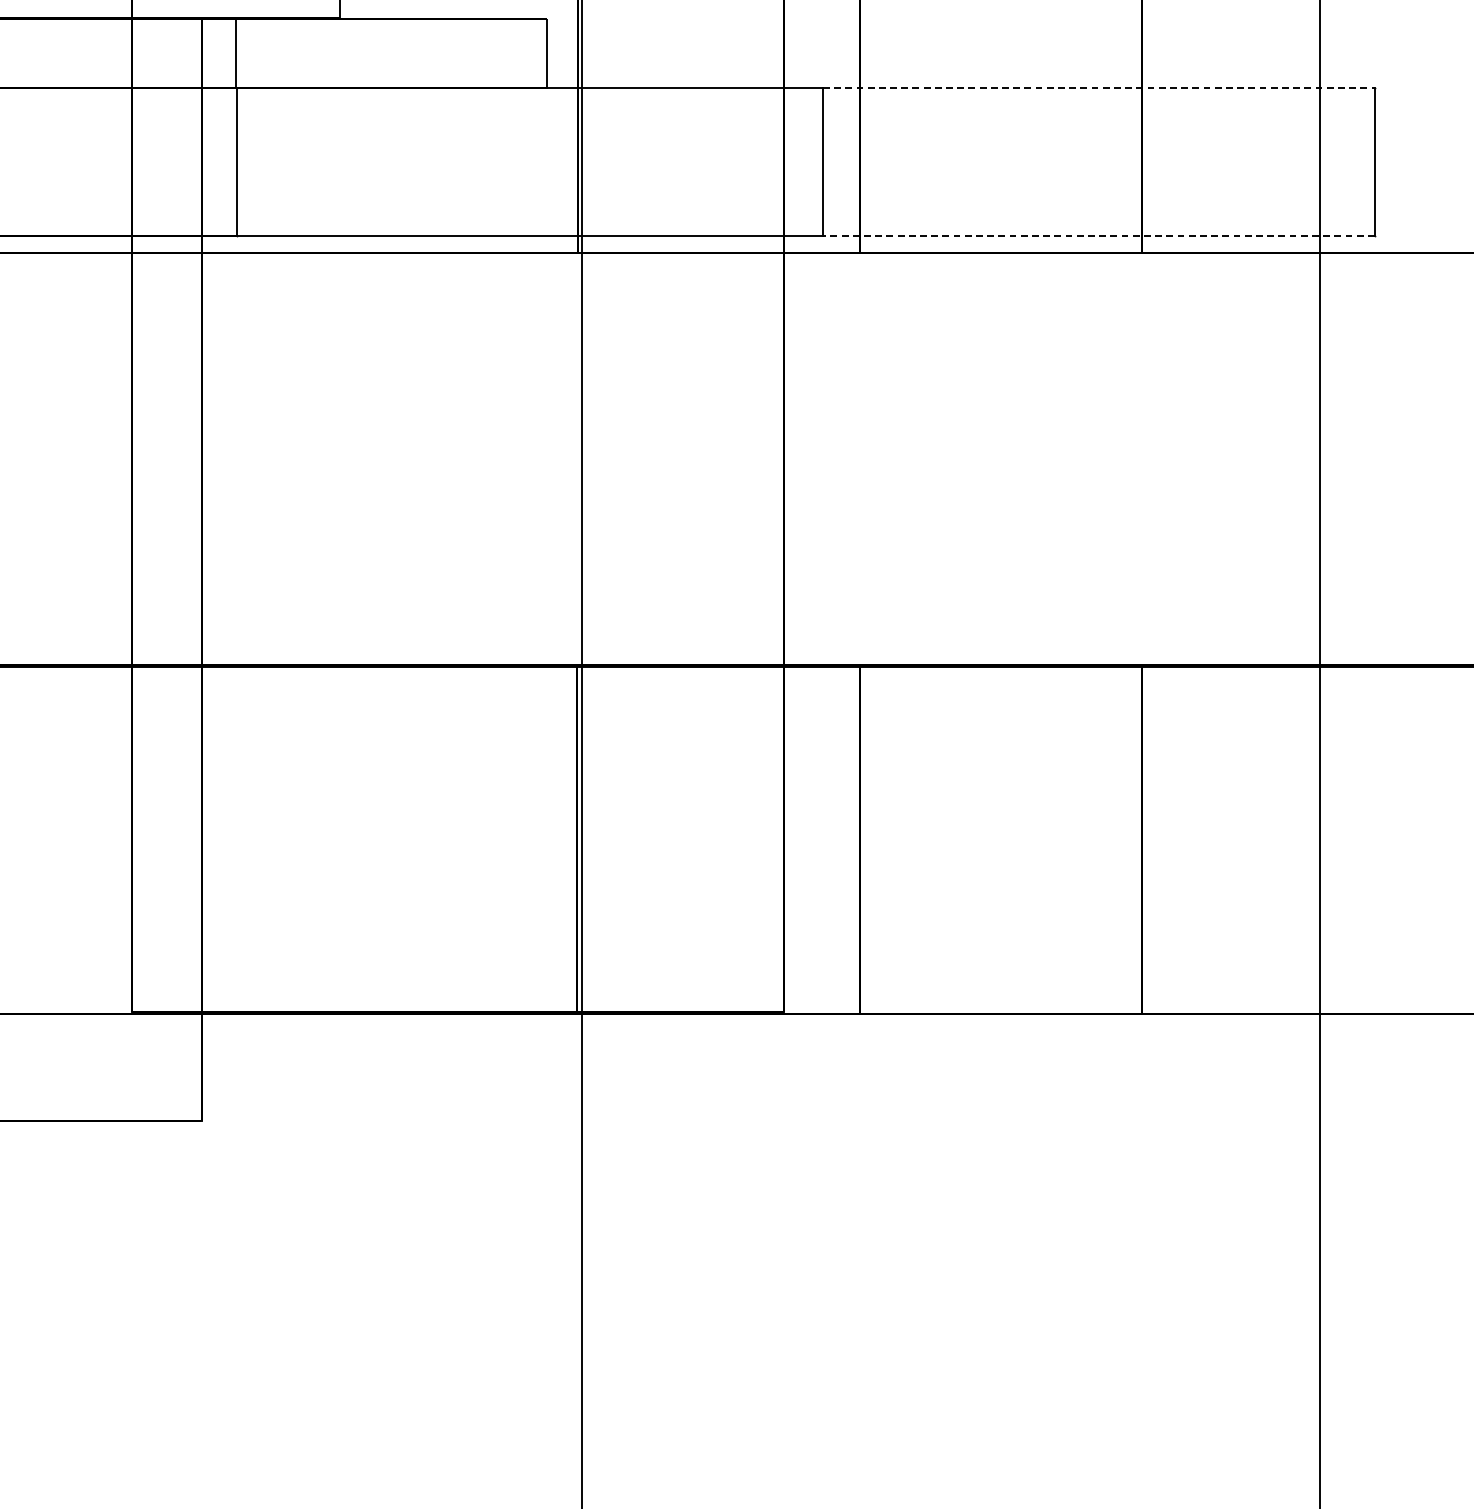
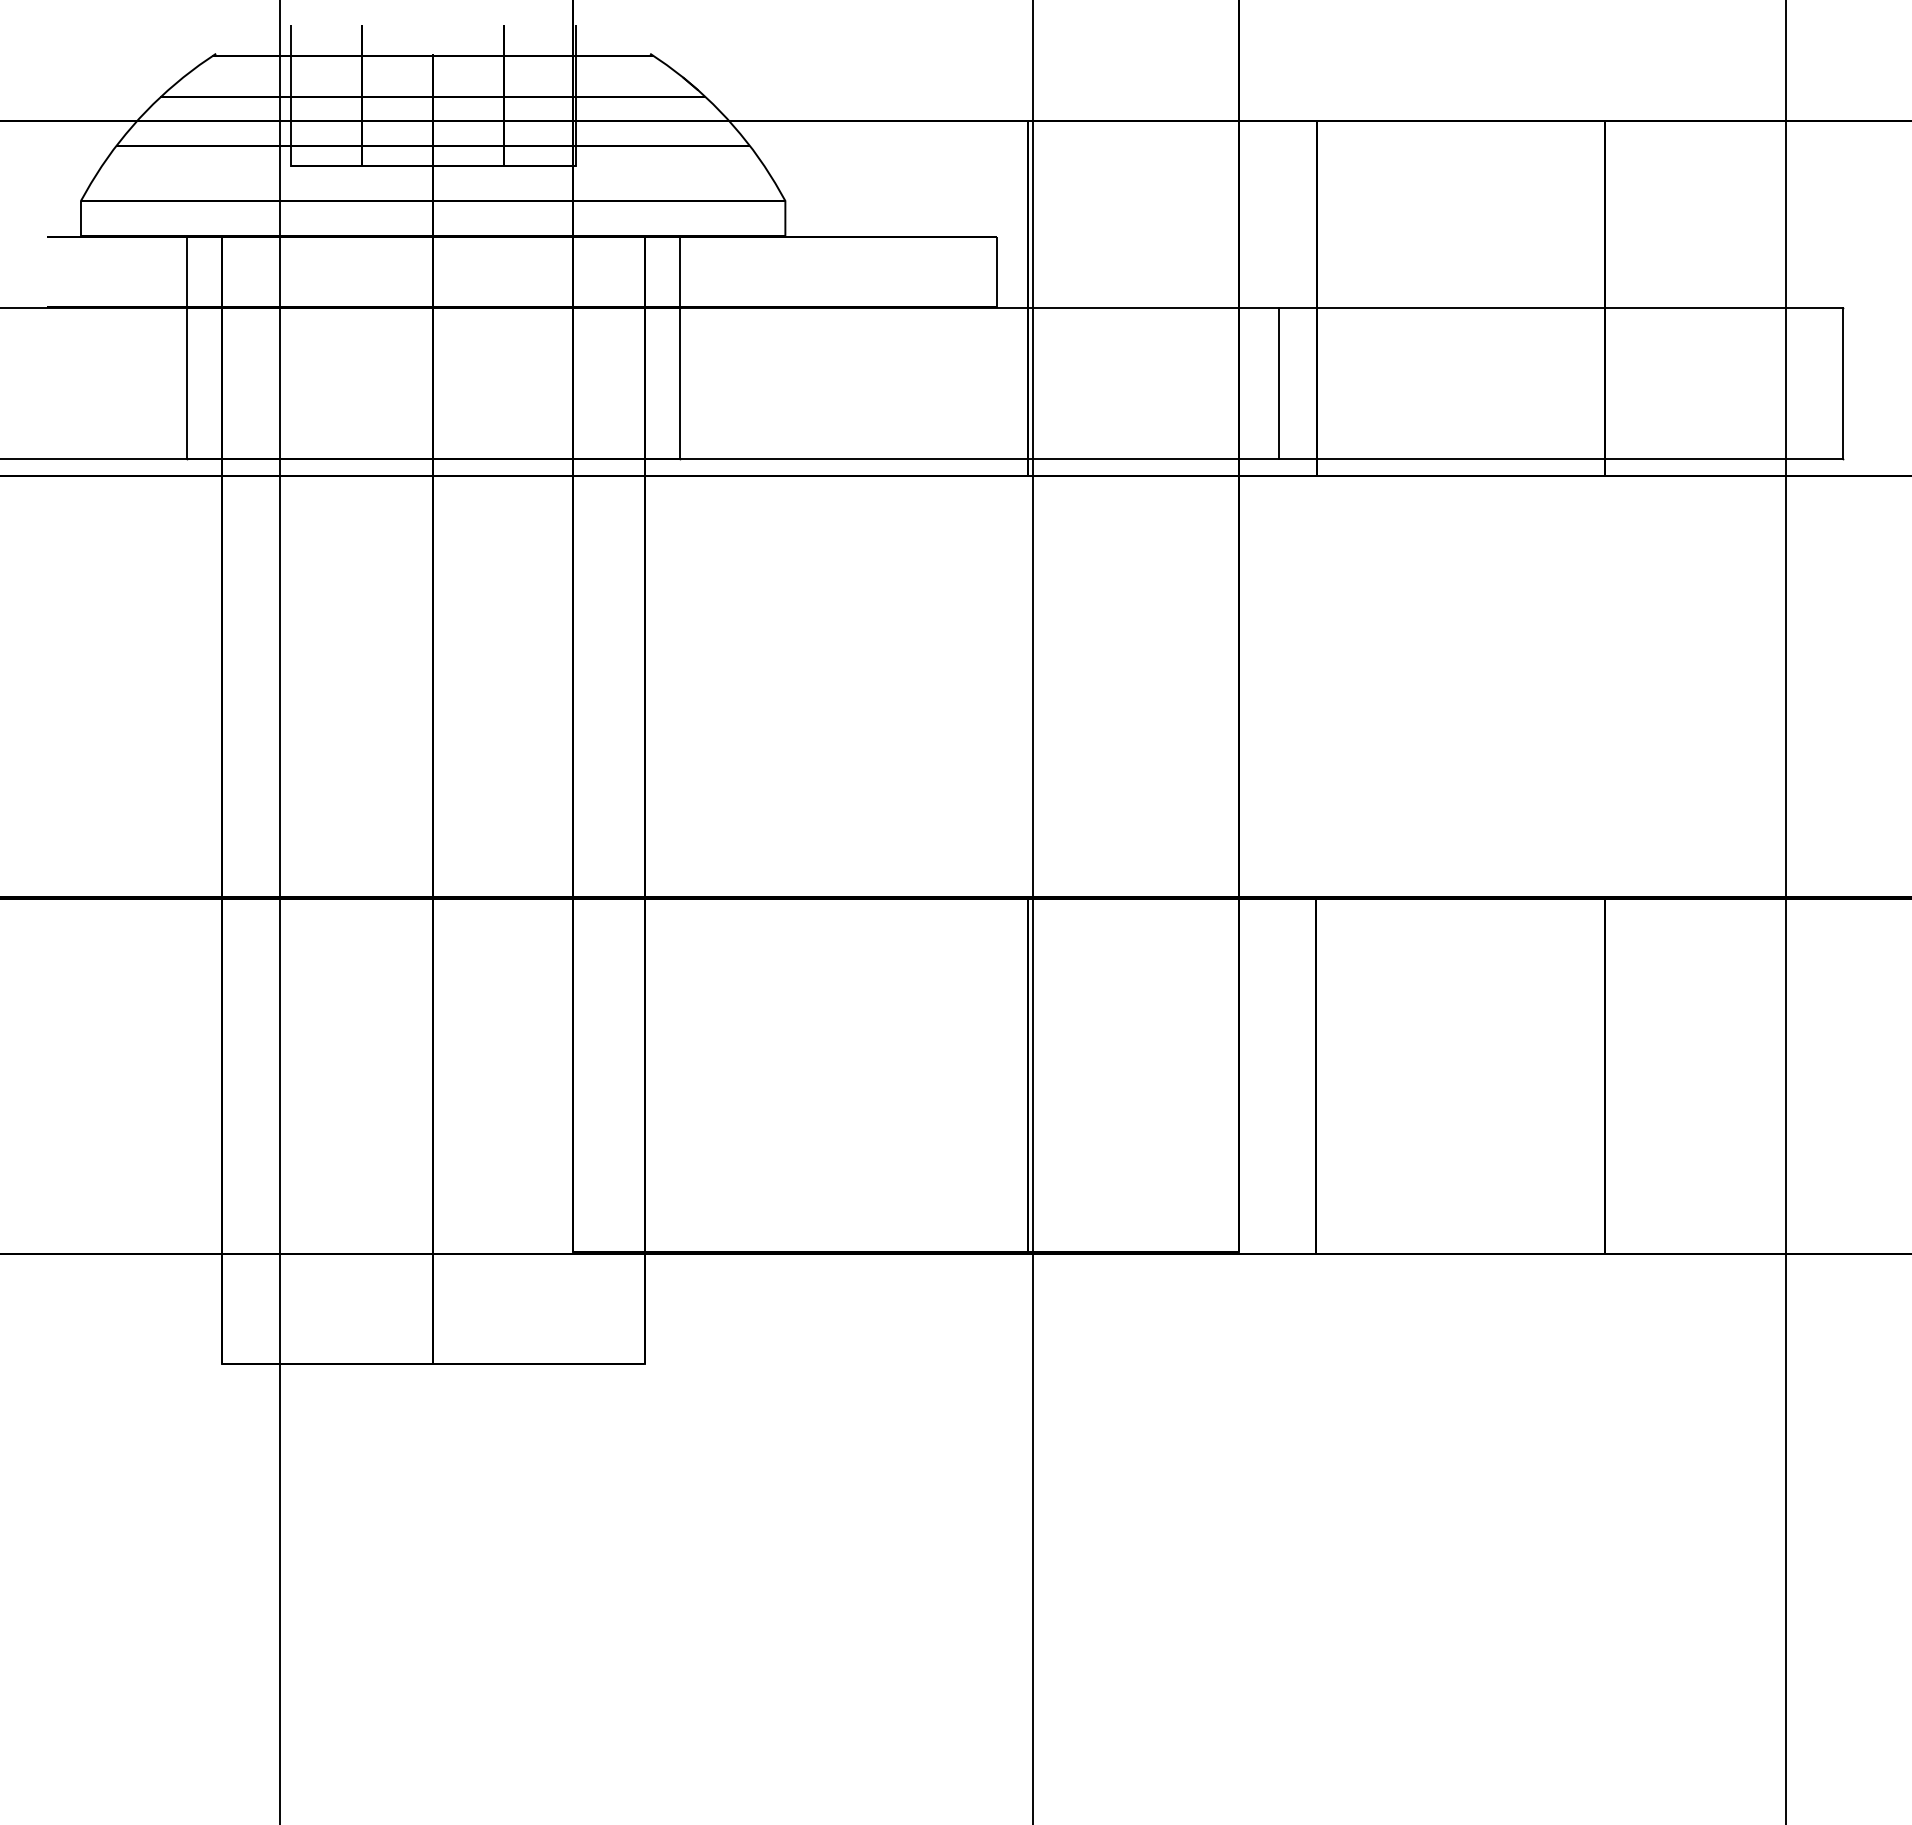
line: (1098, 87) -> (1560, 307), dashed -> solid
line: (1098, 236) -> (1560, 459), dashed -> solid

